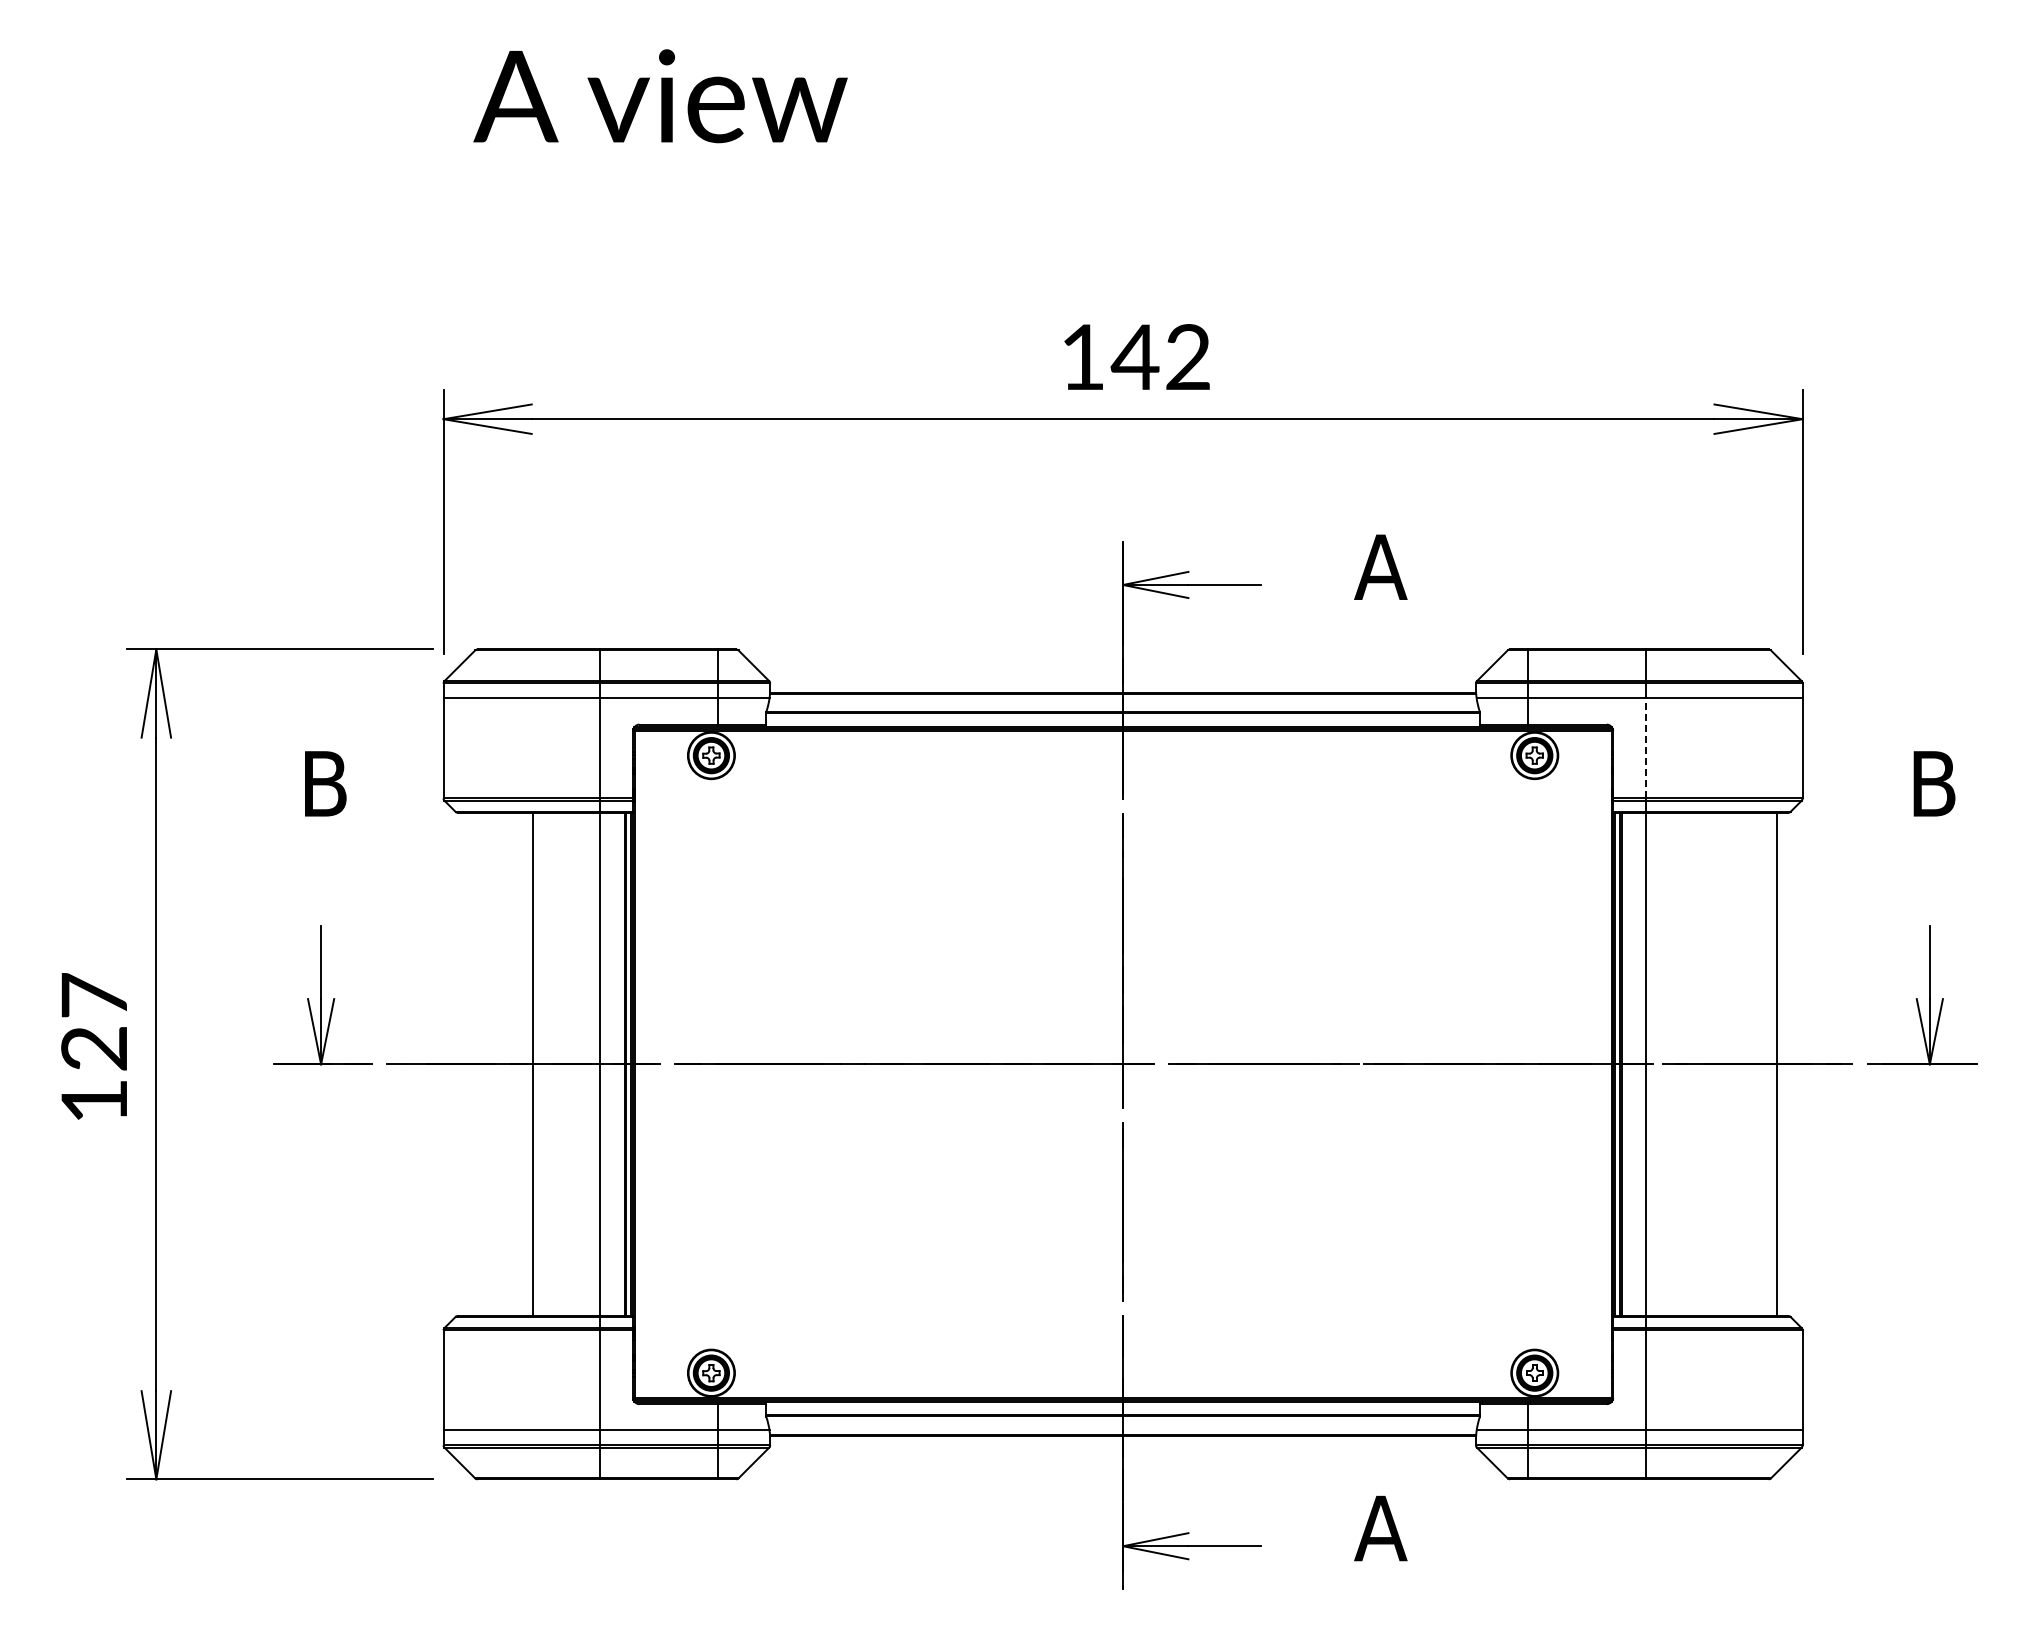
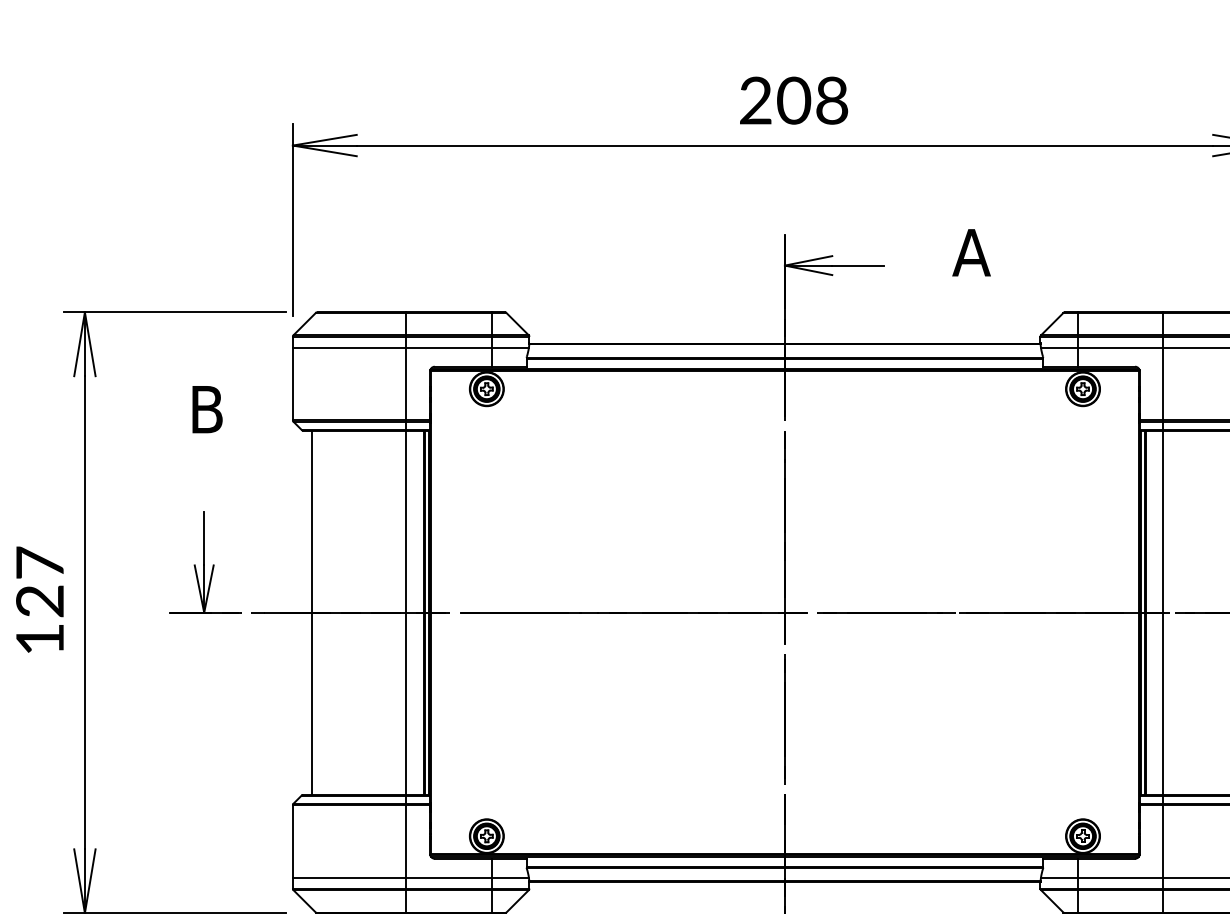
text: (1135, 357) -> (793, 100), 142 -> 208
line: (1645, 748) -> (1163, 384), dashed -> solid
line: (532, 1063) -> (311, 612), moved

